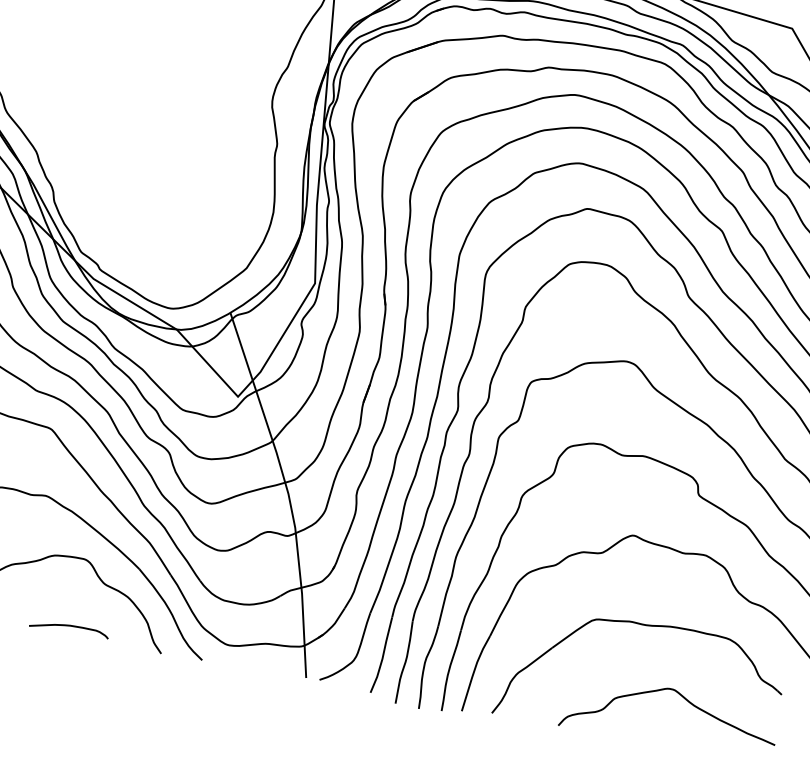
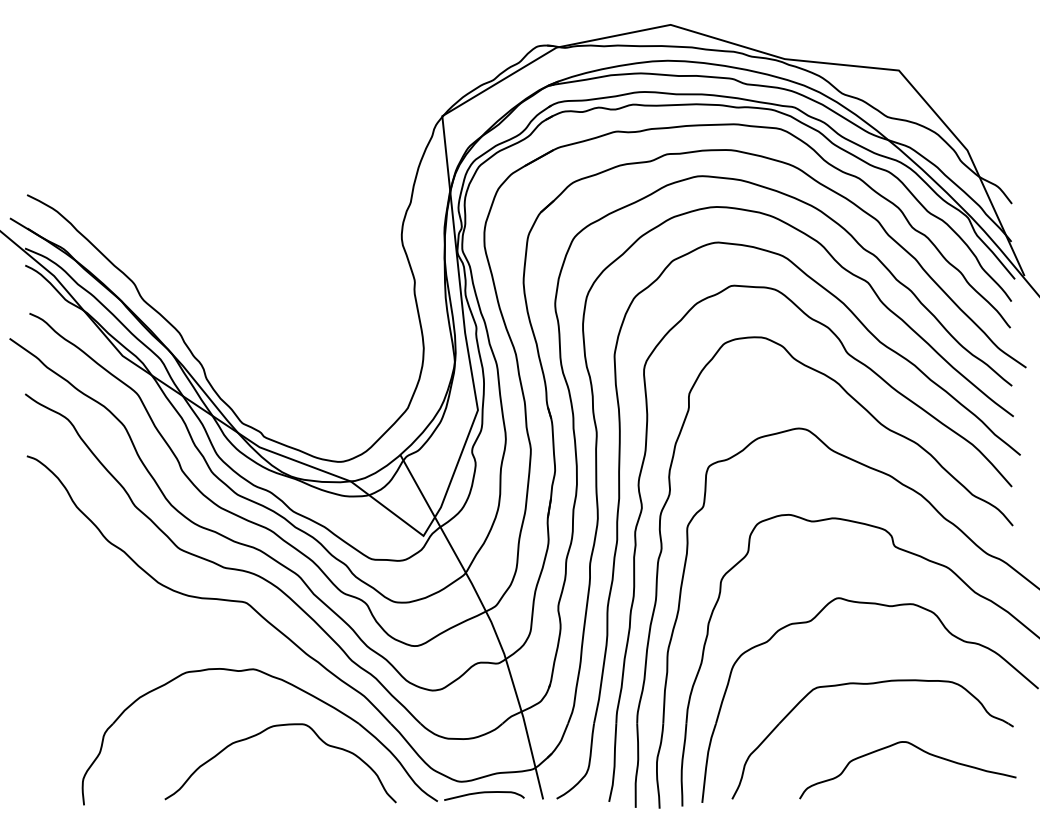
curve: (69, 626) -> (484, 793), moved

